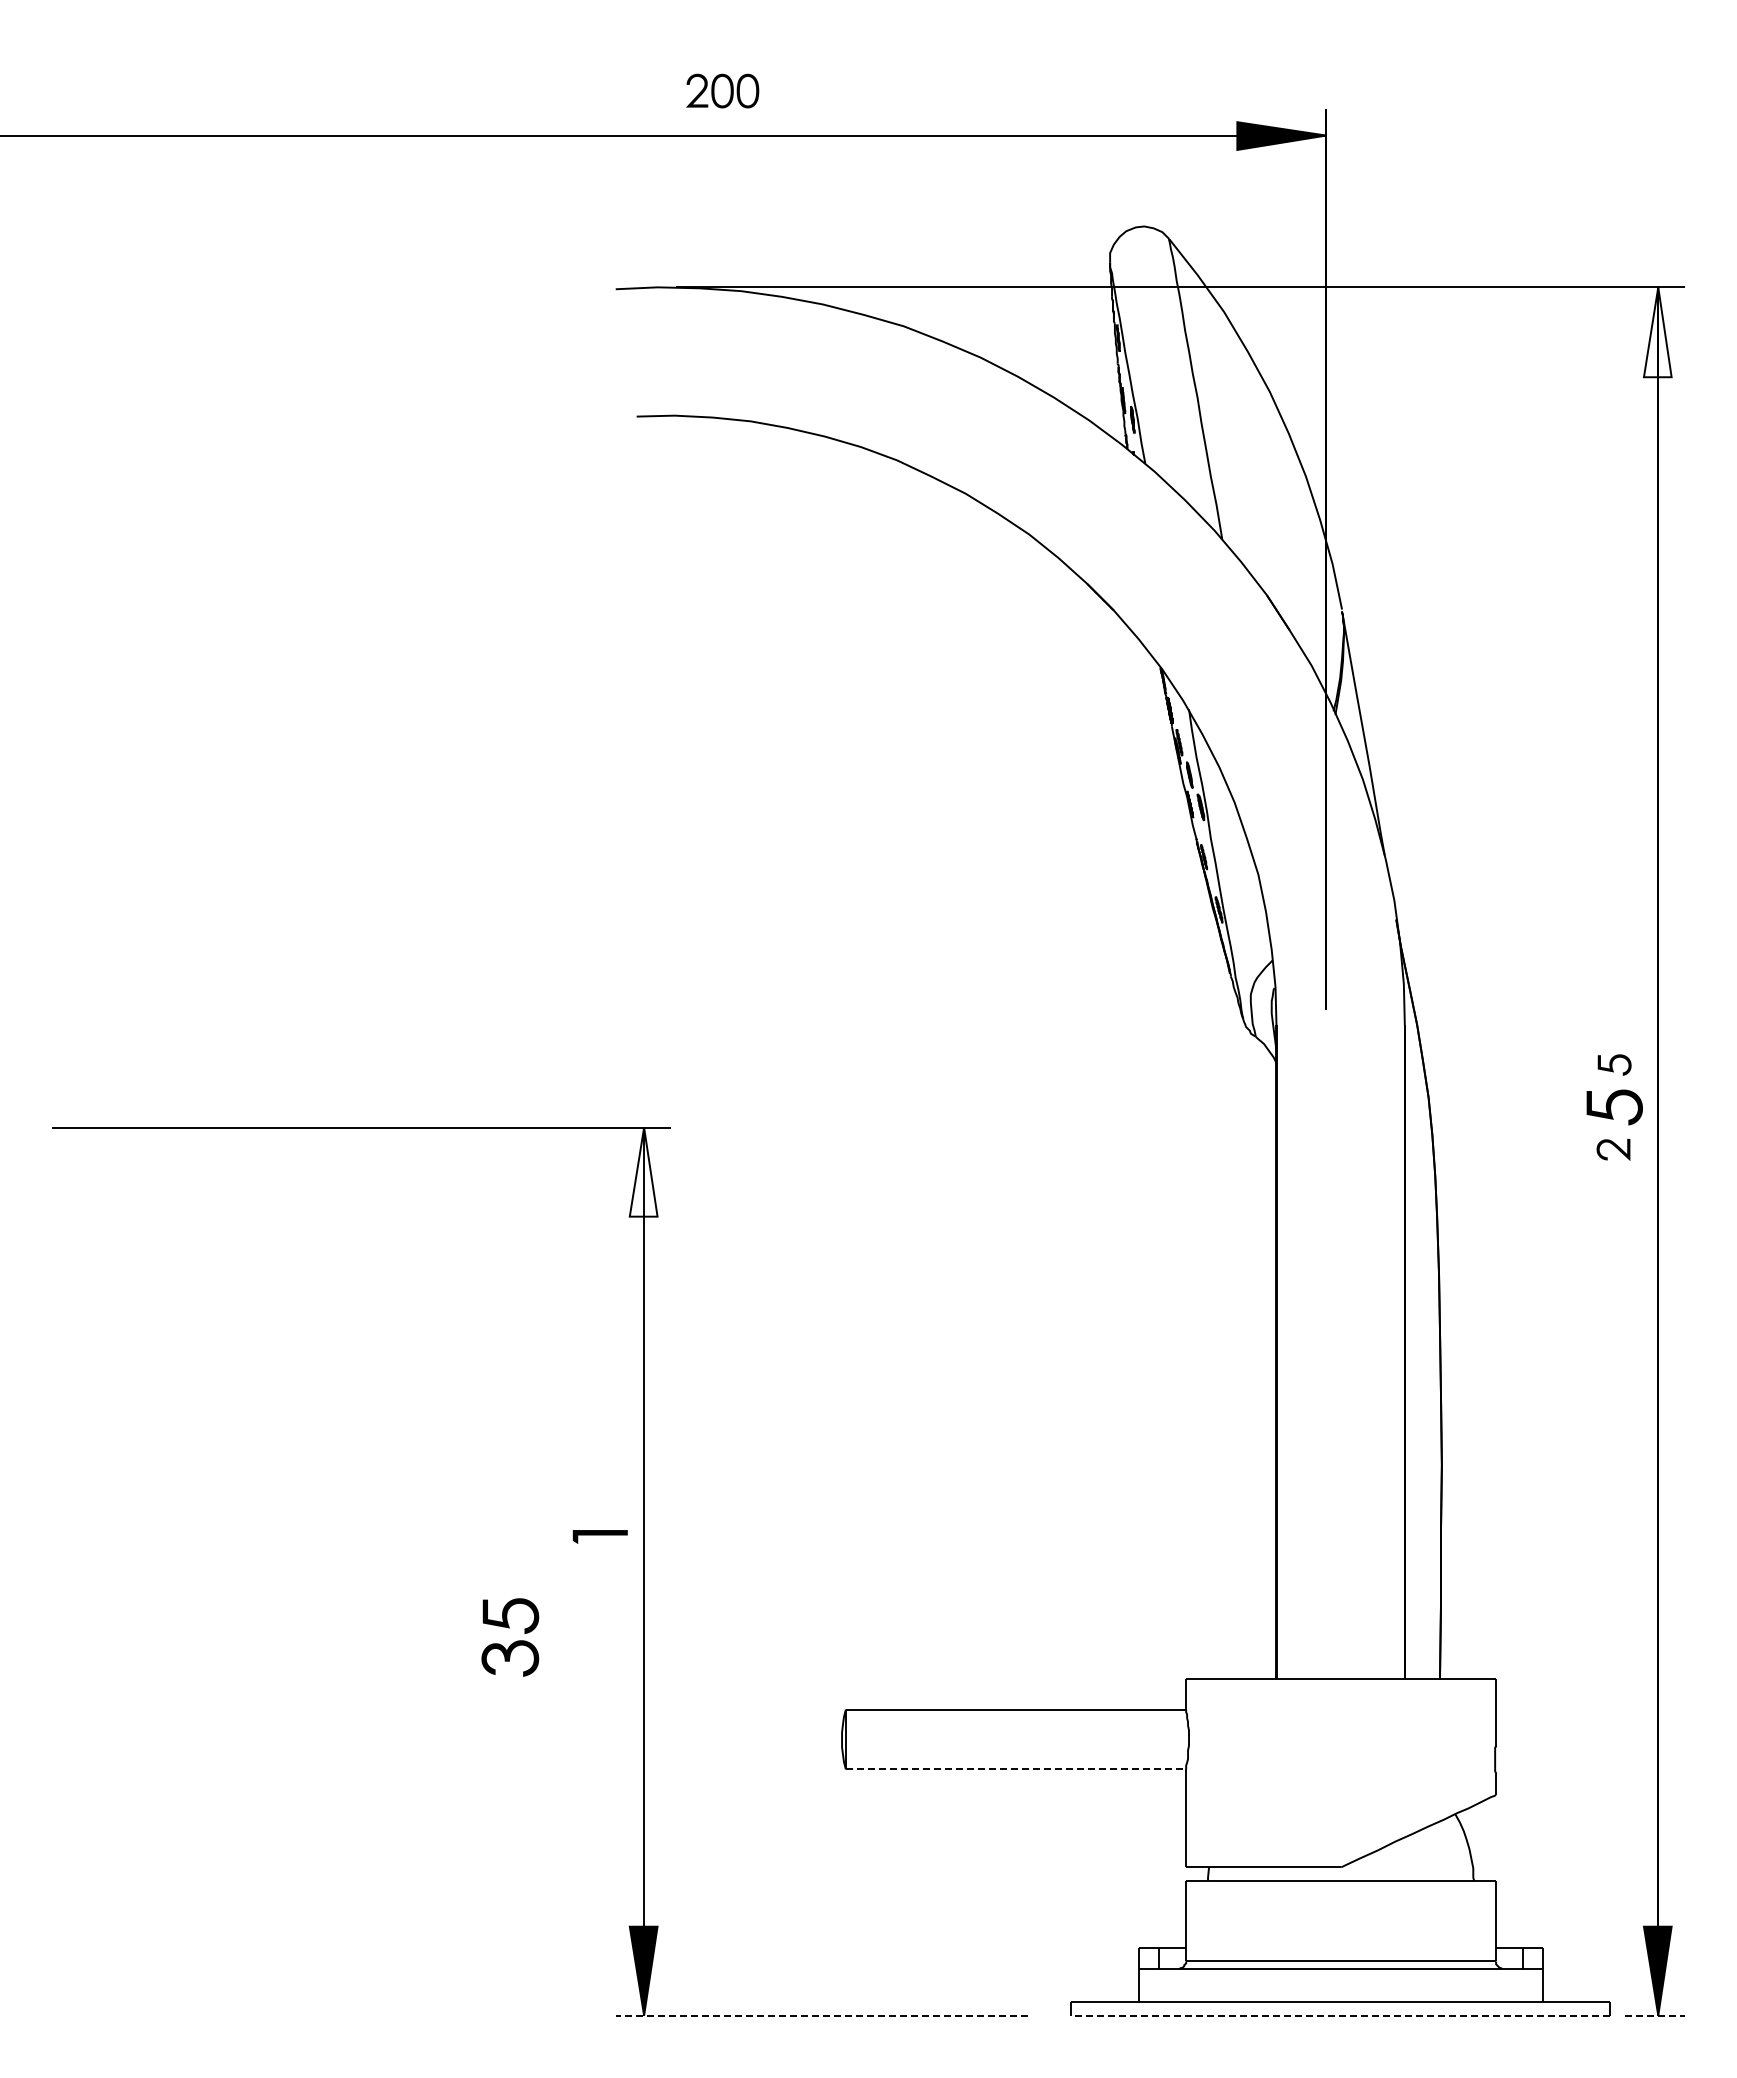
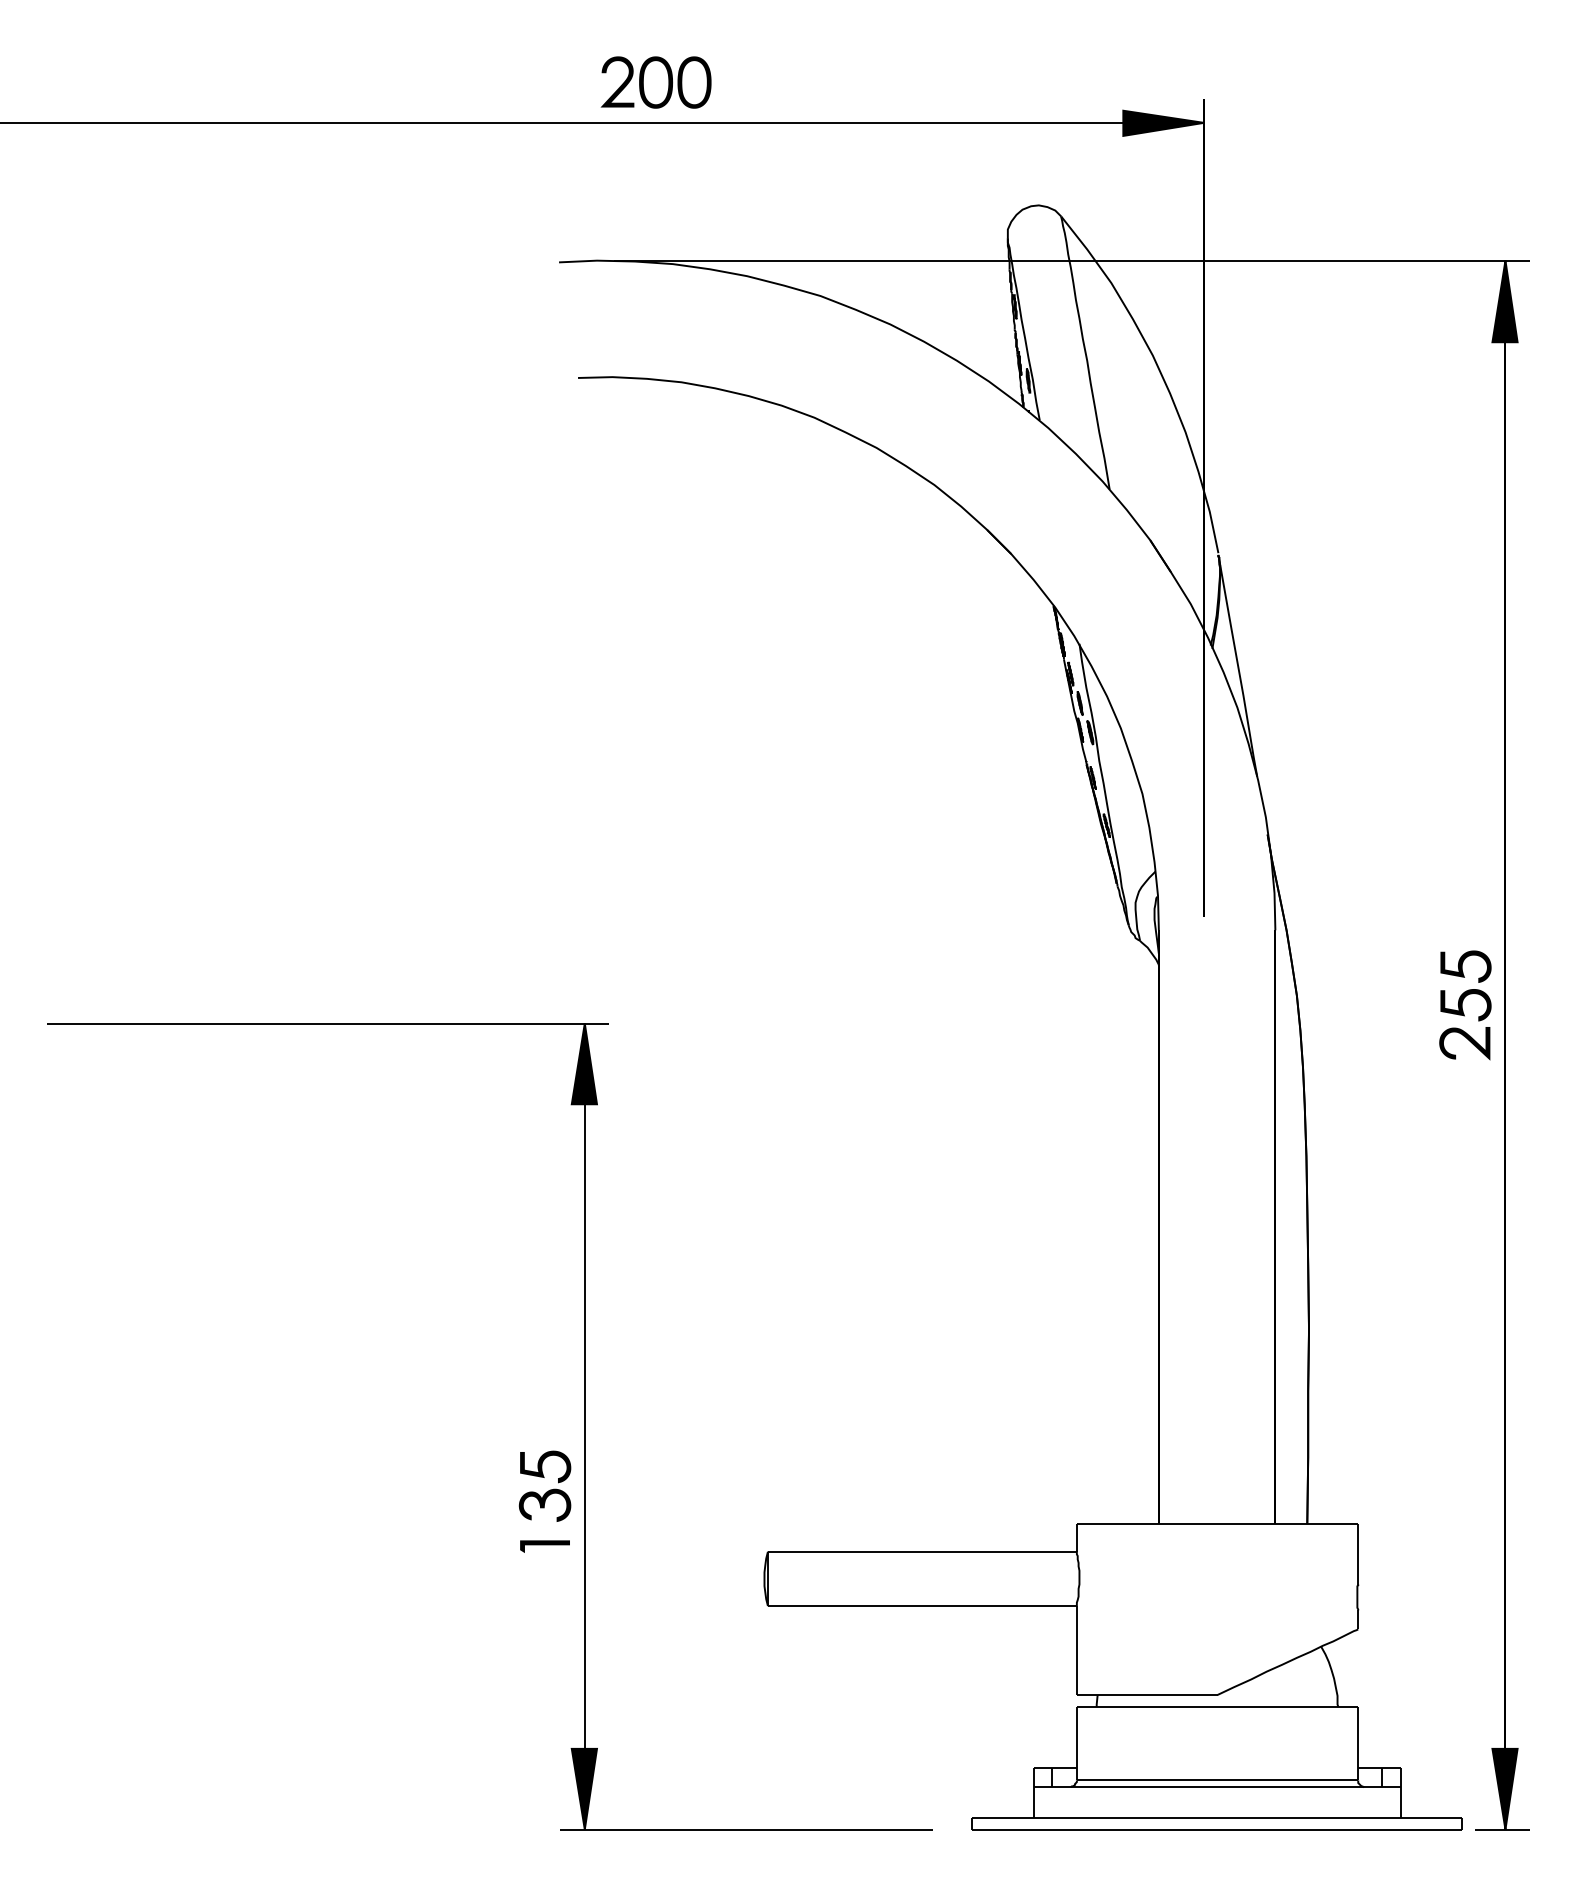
part: (722, 90) -> (655, 81), size x1.67
fill: (1657, 332) -> (1504, 301), added
part: (1614, 1064) -> (1465, 966), size x1.67
part: (1613, 1149) -> (1464, 1043), size x1.67
fill: (643, 1171) -> (584, 1063), added
part: (599, 1536) -> (544, 1546), moved
part: (510, 1637) -> (545, 1486), moved
line: (1016, 1769) -> (922, 1606), dashed -> solid
line: (822, 2015) -> (746, 1829), dashed -> solid
line: (1340, 2015) -> (1216, 1829), dashed -> solid
line: (1655, 2015) -> (1502, 1829), dashed -> solid

